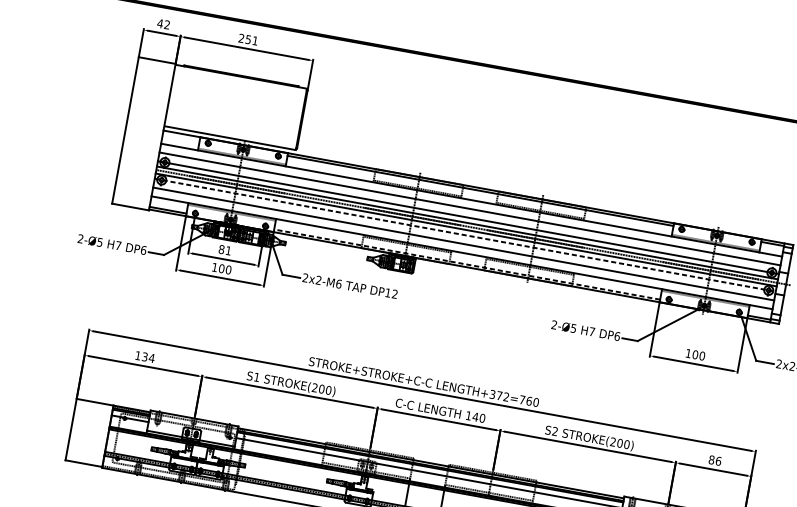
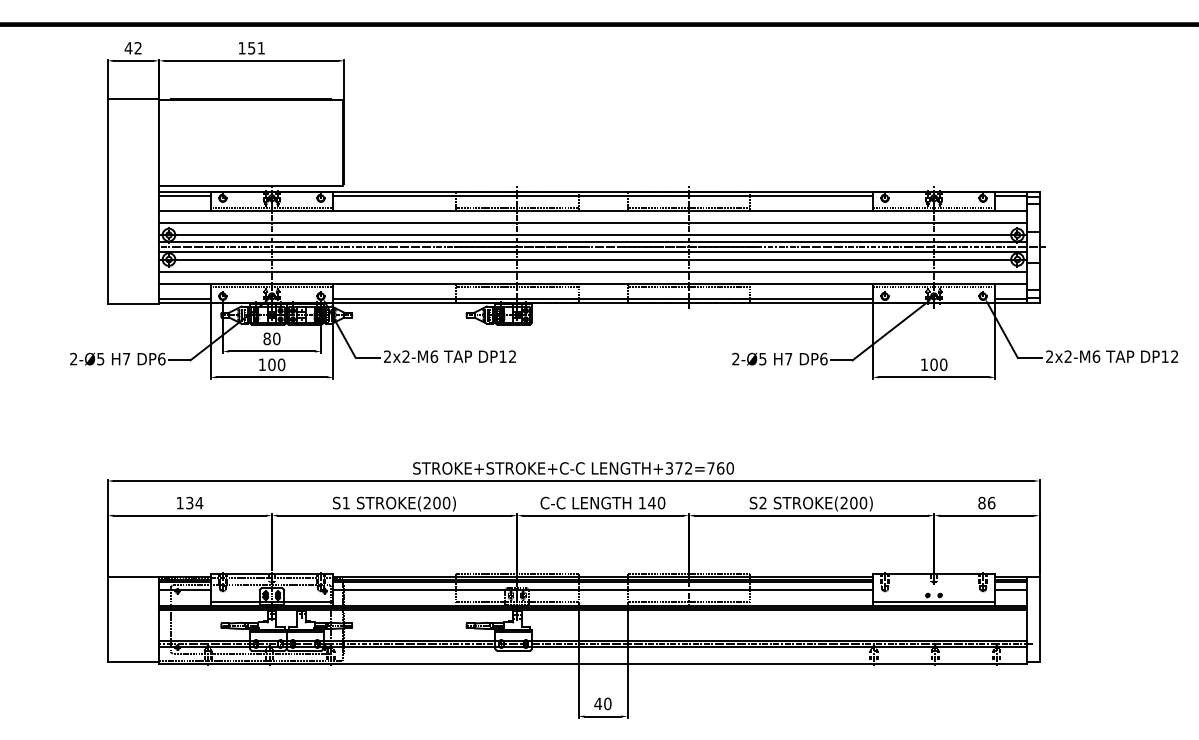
text: (241, 38) -> (241, 48), 251 -> 151
line: (181, 136) -> (184, 195), added
line: (465, 235) -> (593, 259), dashed -> solid
text: (228, 250) -> (276, 338), 81 -> 80
line: (467, 264) -> (603, 298), dashed -> solid

